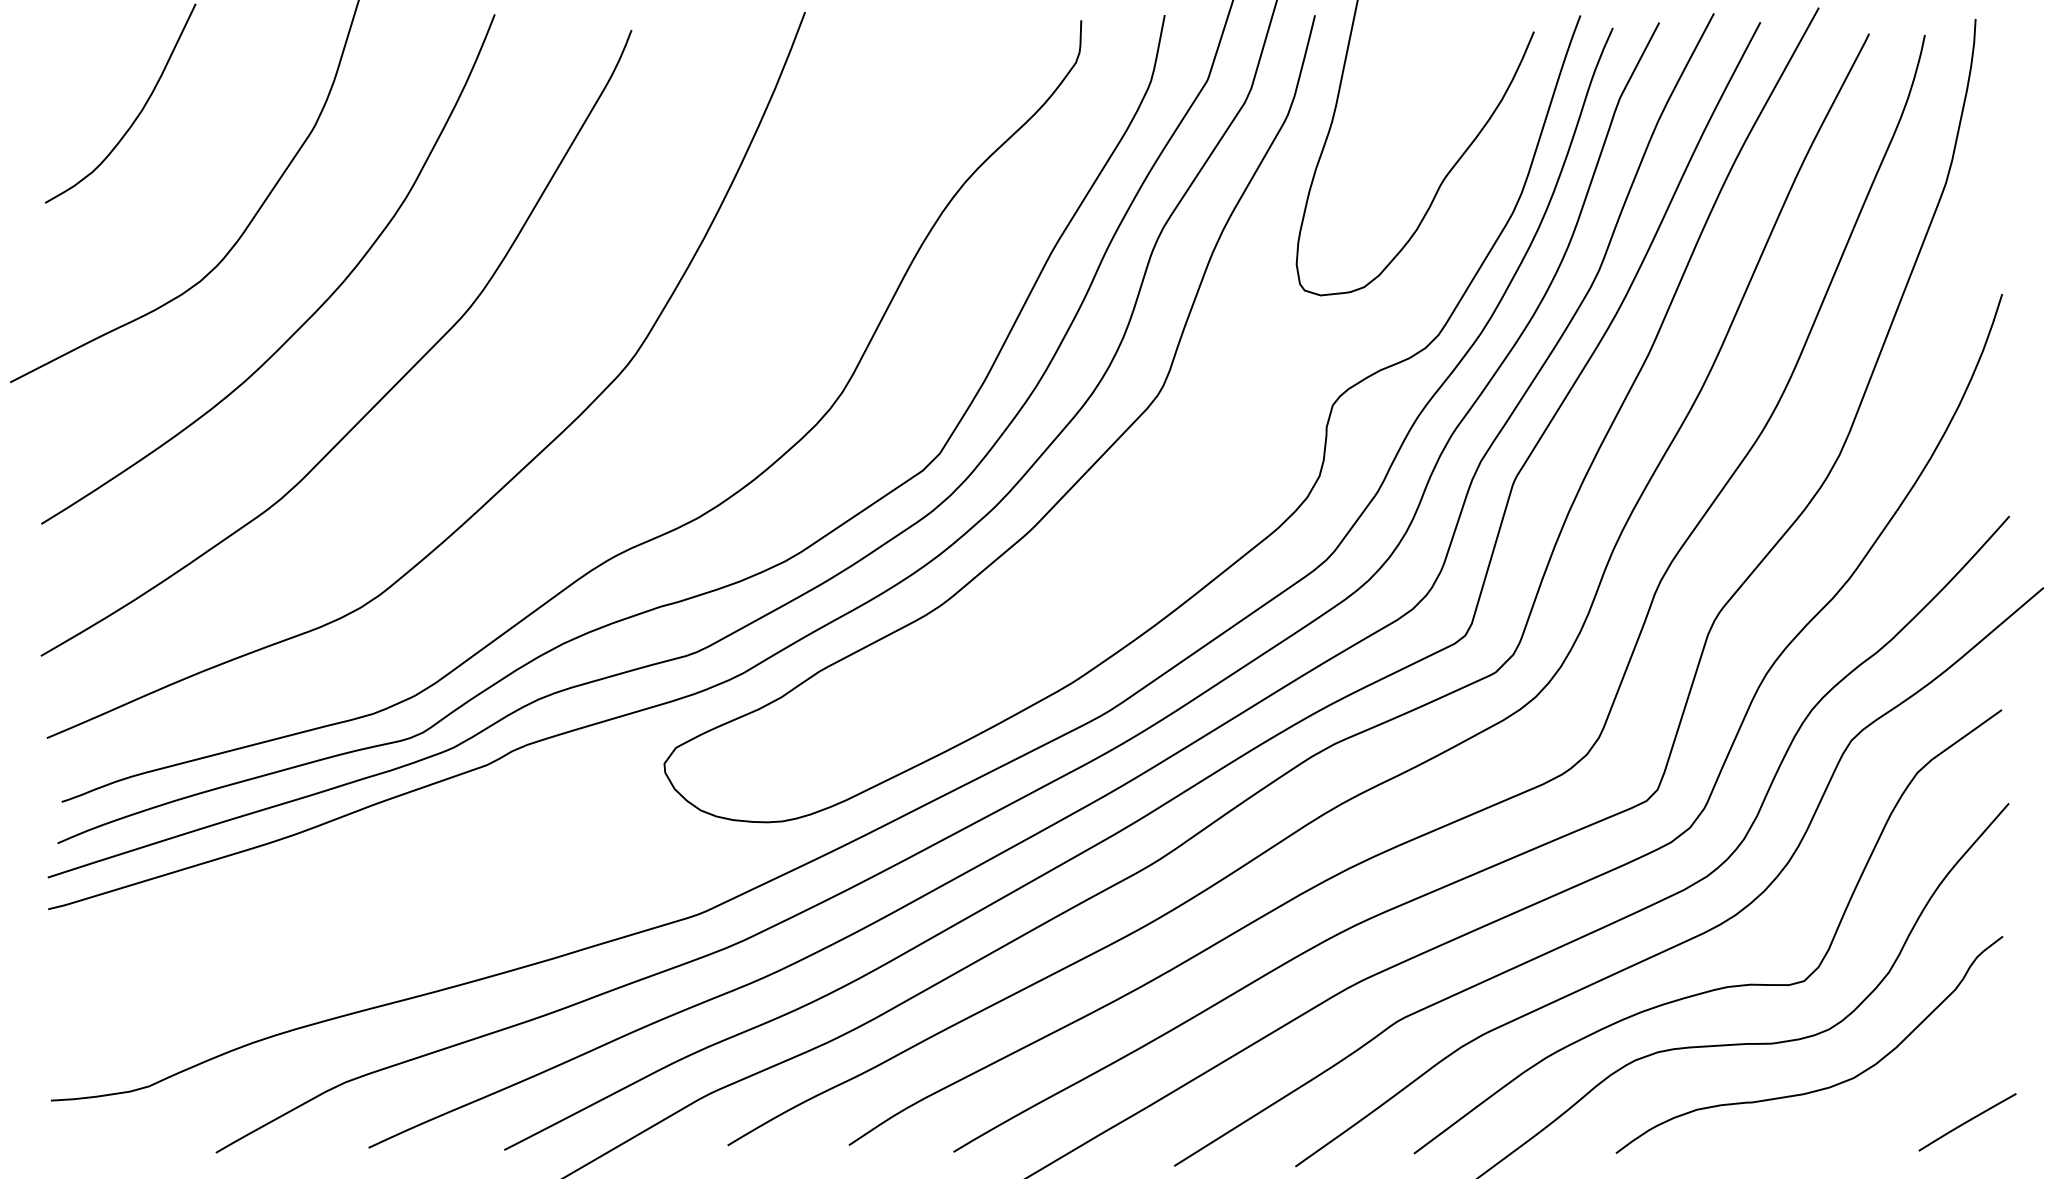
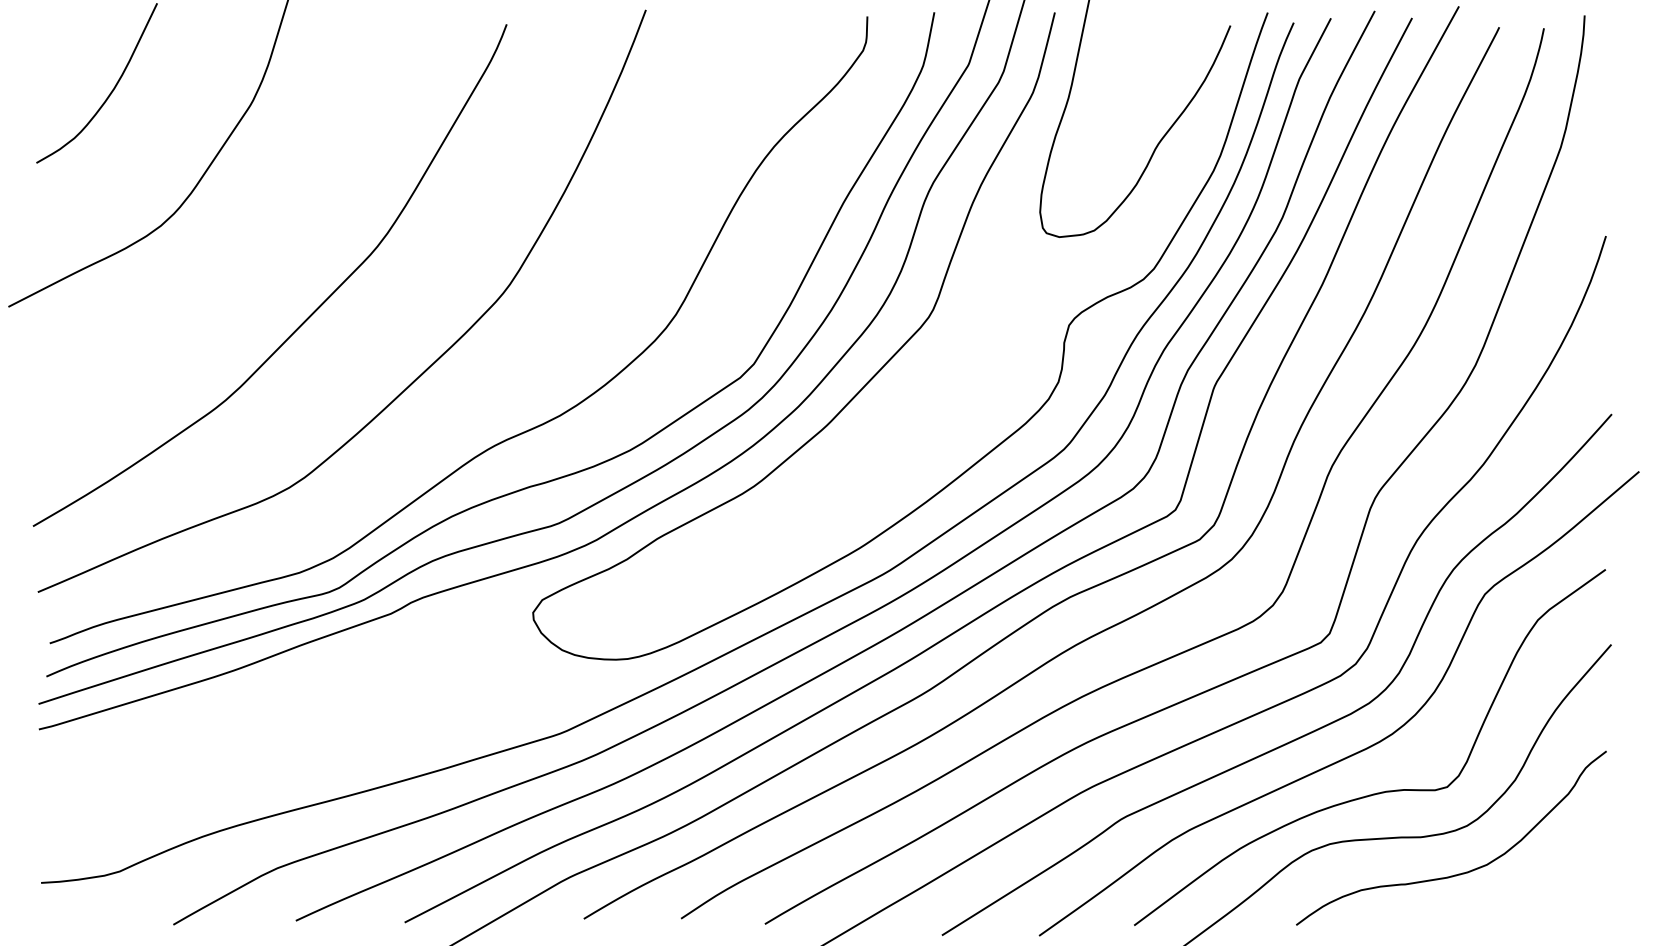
curve: (312, 313) -> (250, 251), removed
line: (1967, 1122) -> (1578, 900), removed

